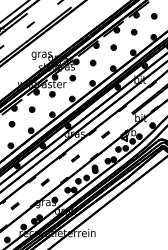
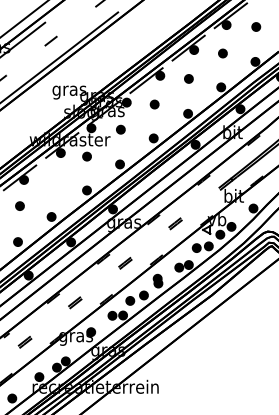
part: (31, 109) -> (52, 181), removed

